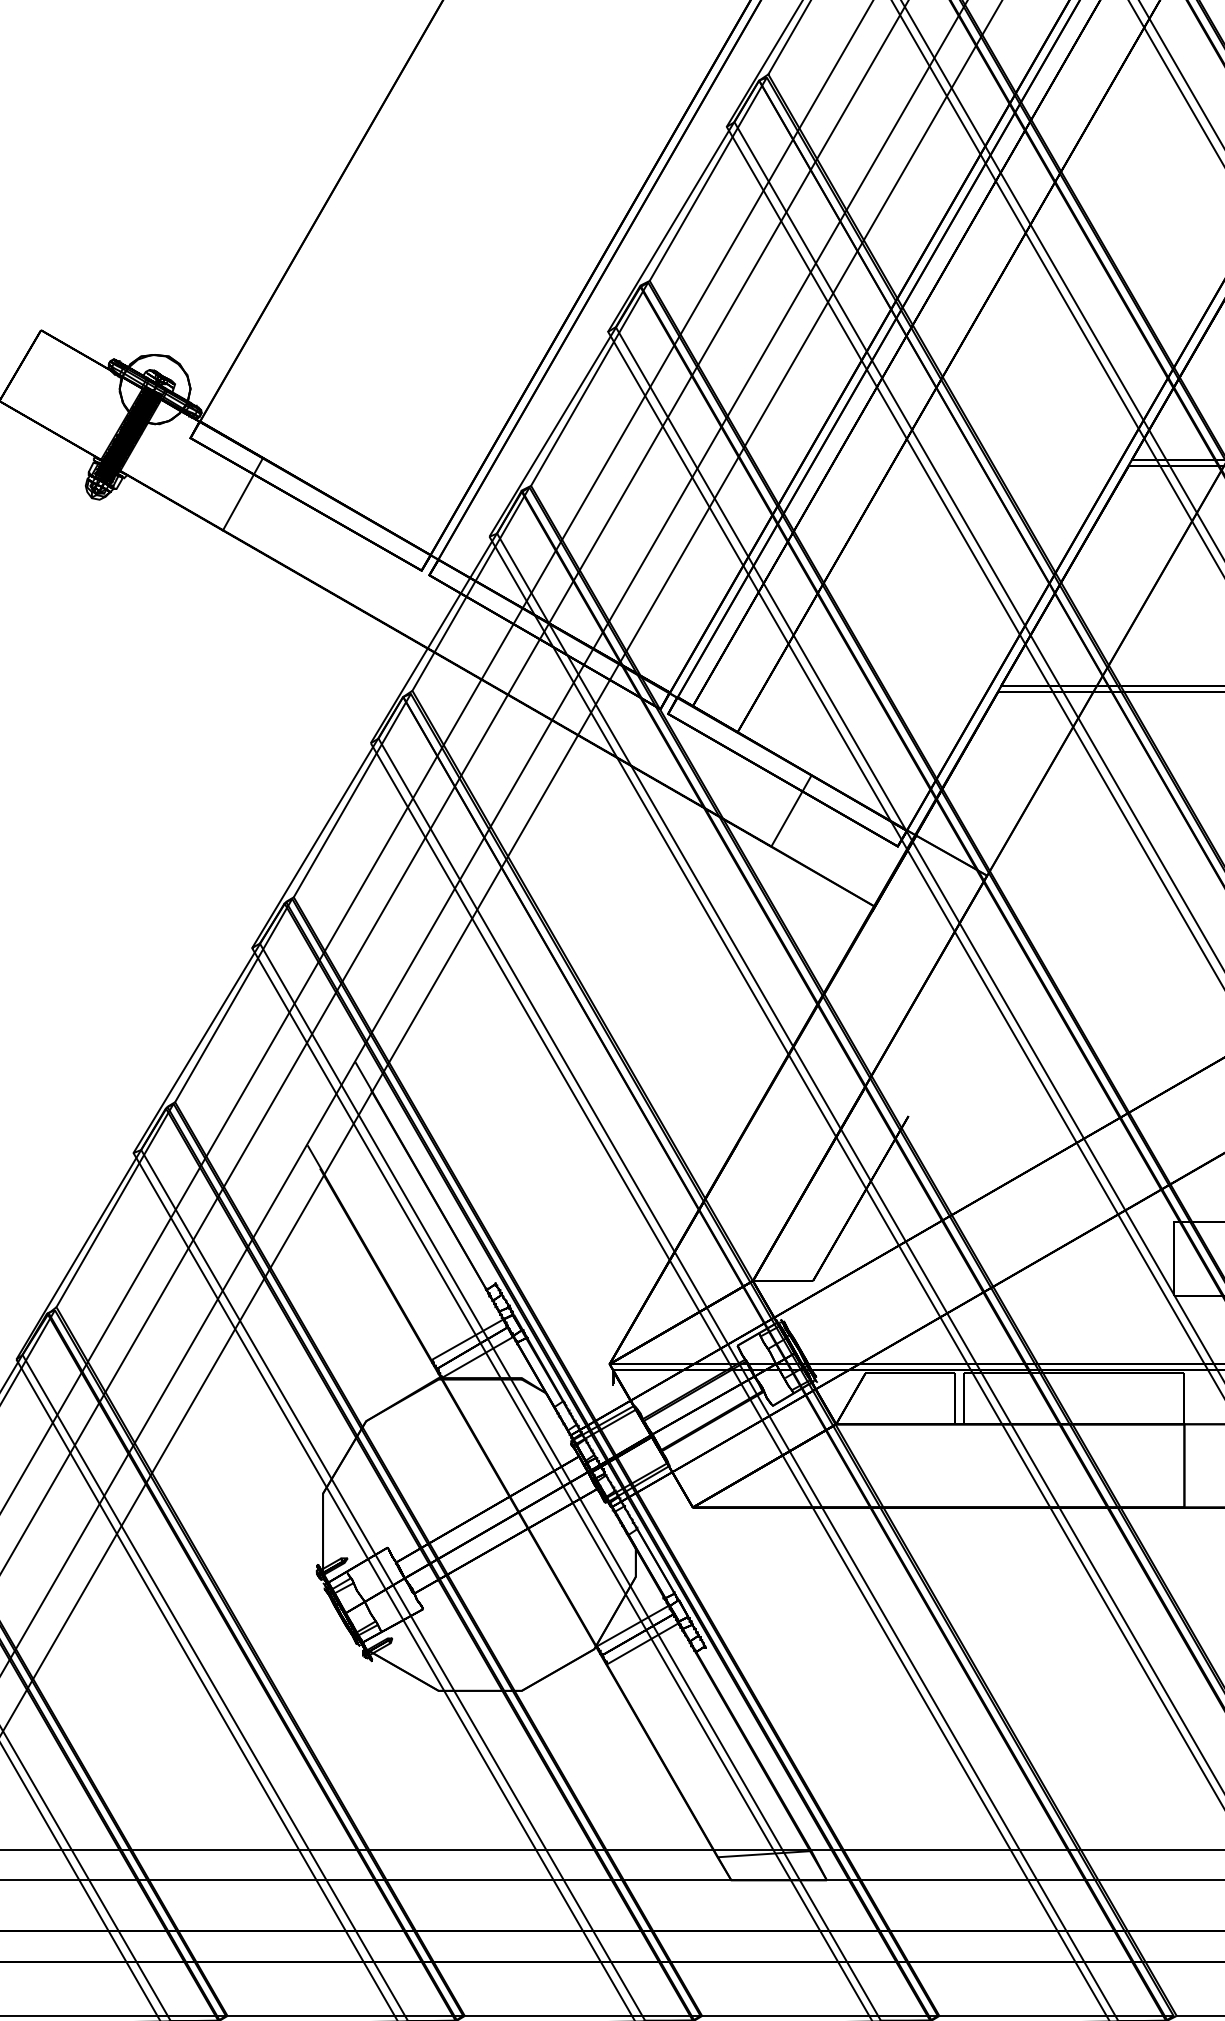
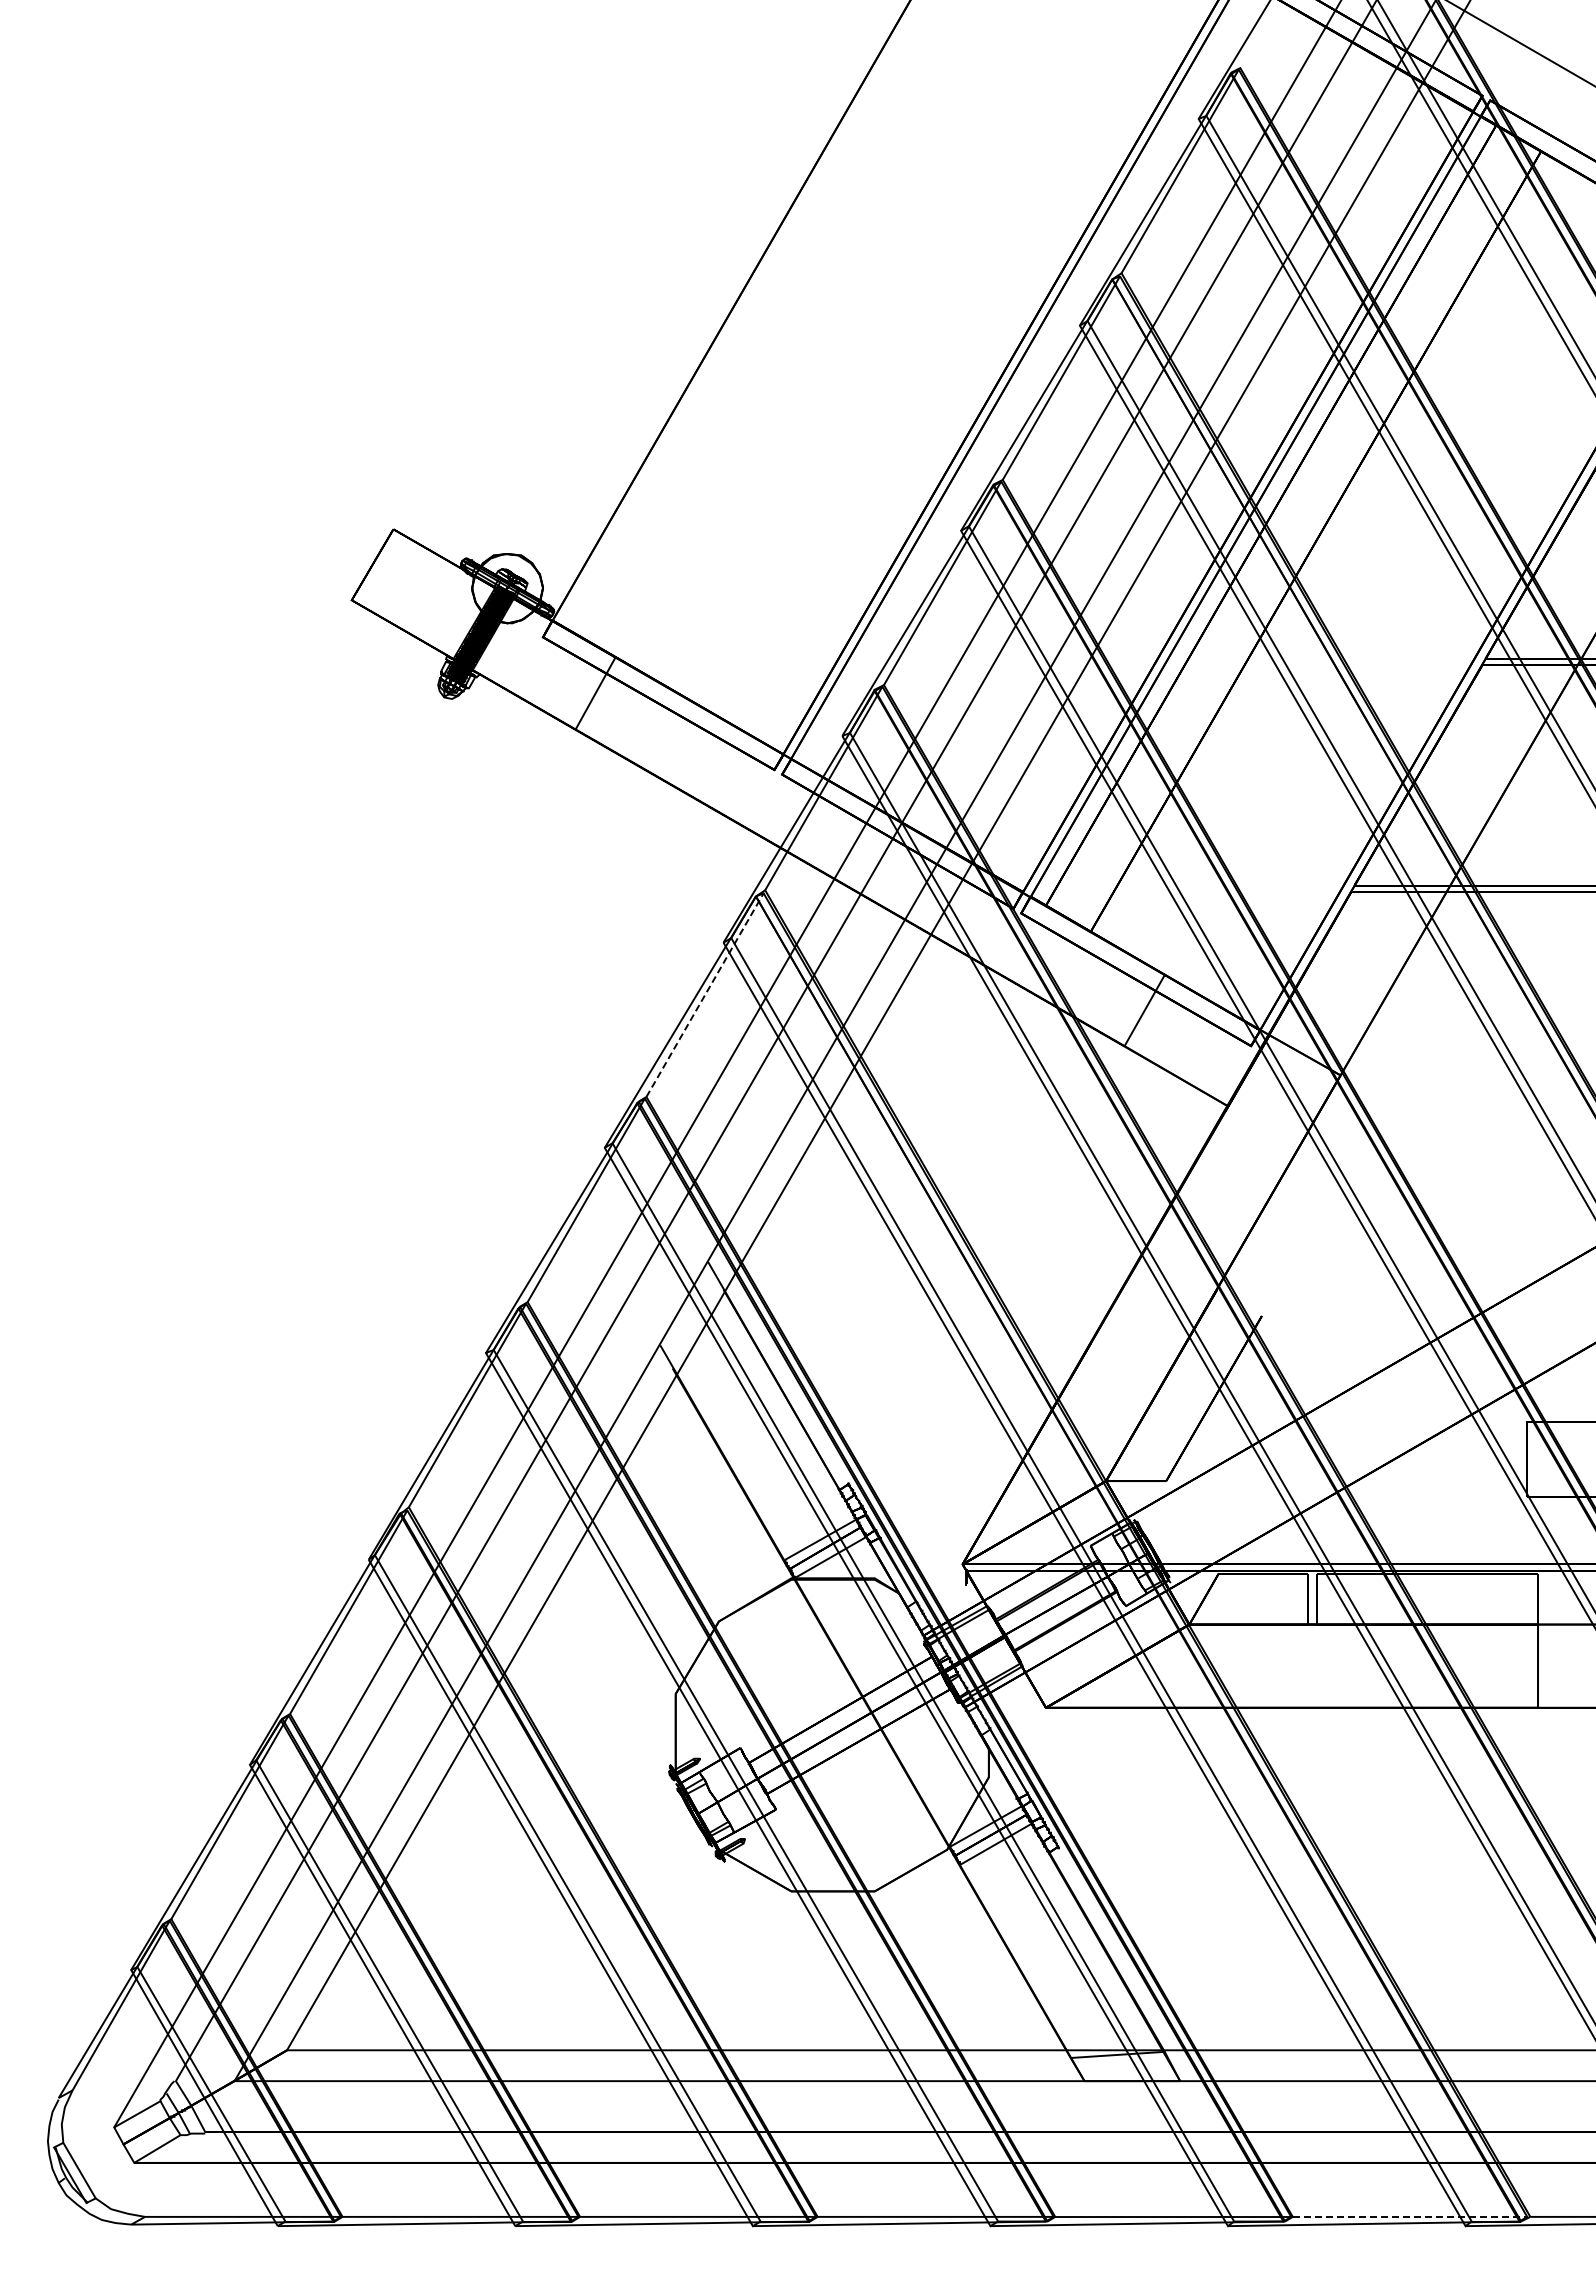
line: (352, 794) -> (705, 994), solid -> dashed
line: (1057, 2015) -> (1410, 2216), solid -> dashed

